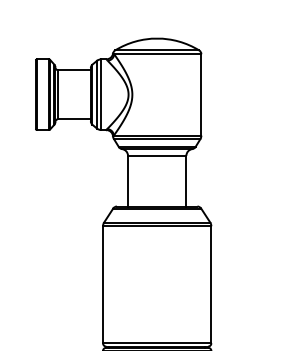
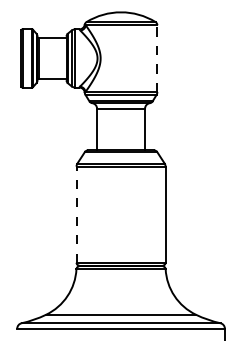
line: (201, 94) -> (157, 58), solid -> dashed
line: (102, 284) -> (76, 214), solid -> dashed

